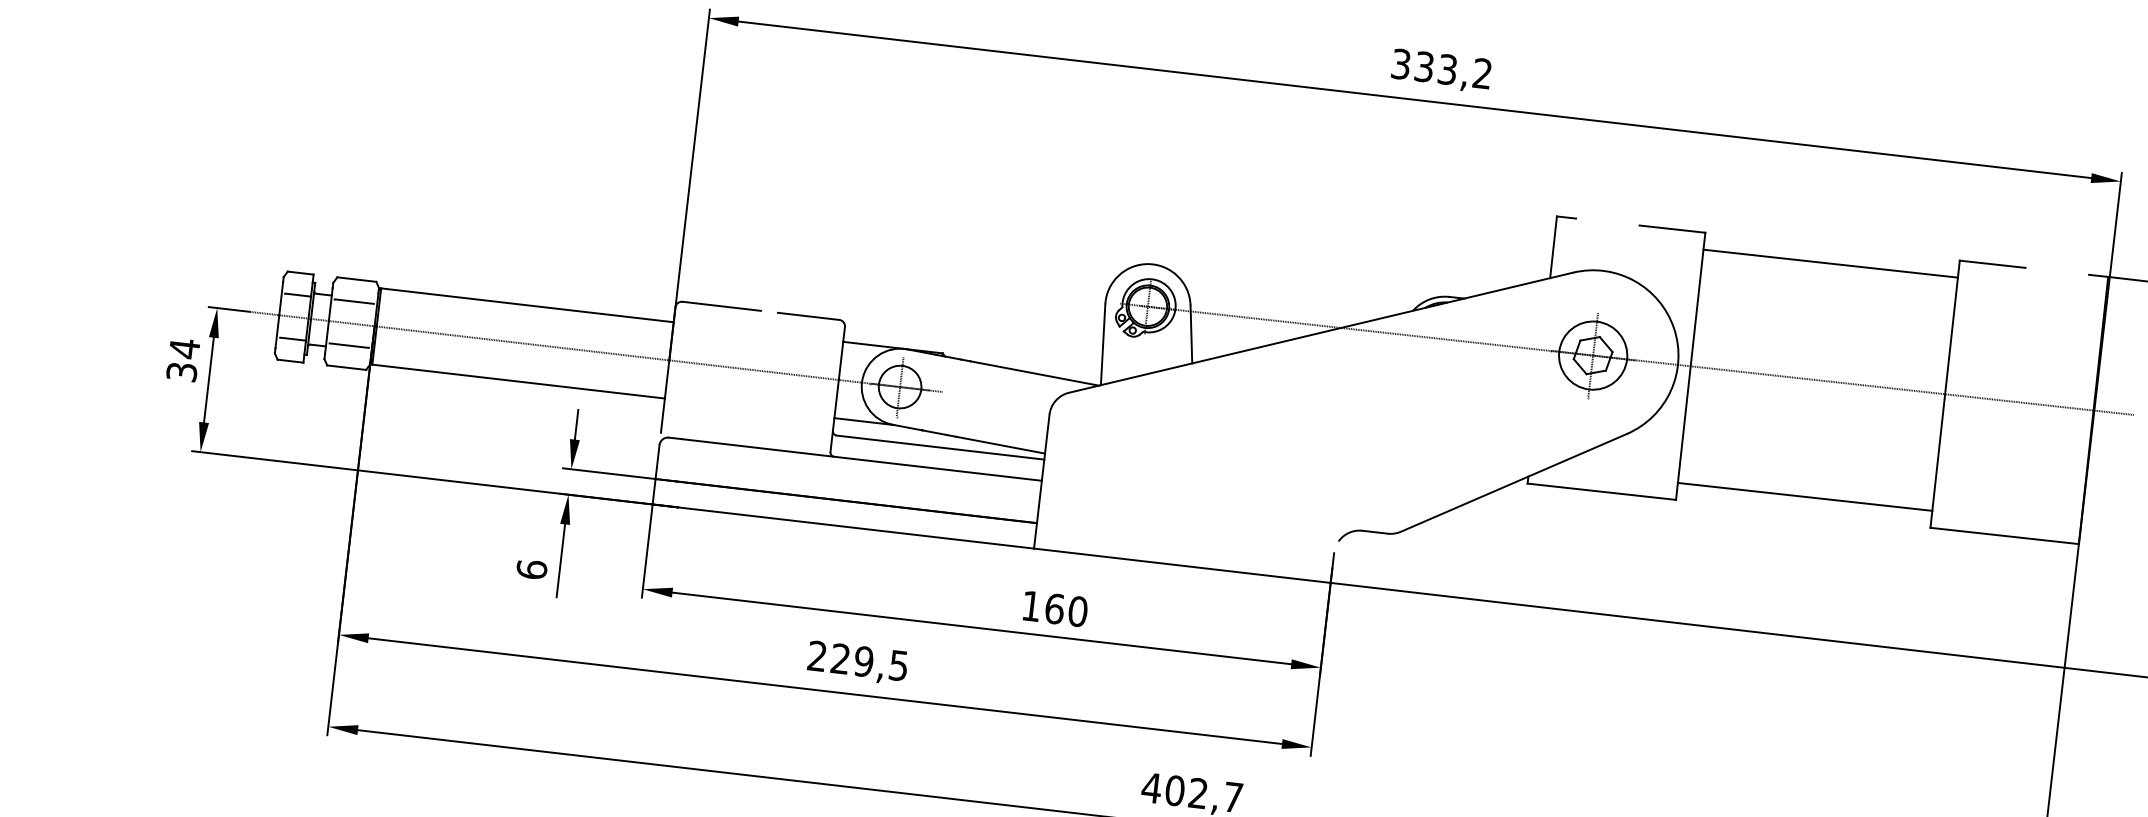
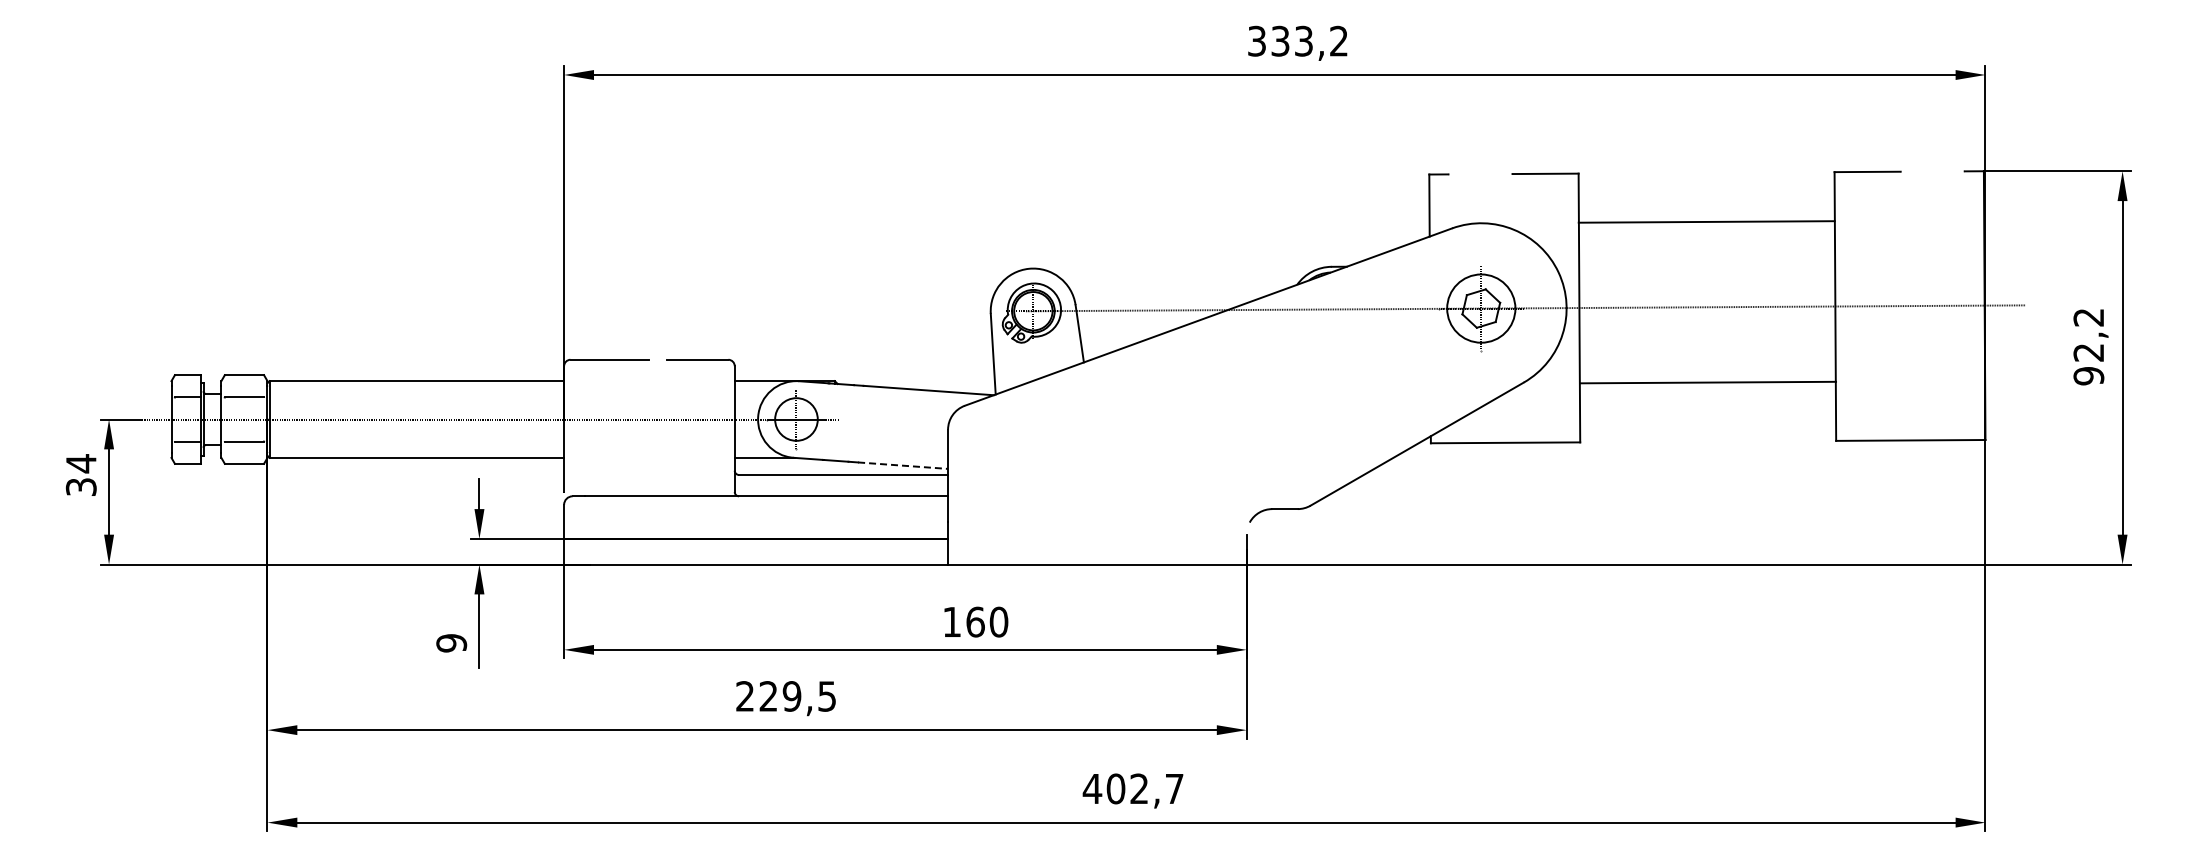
line: (1830, 263) -> (1706, 221), moved
line: (1001, 445) -> (903, 465), solid -> dashed
line: (1805, 496) -> (1708, 382), moved
text: (531, 568) -> (451, 642), 6 -> 9

